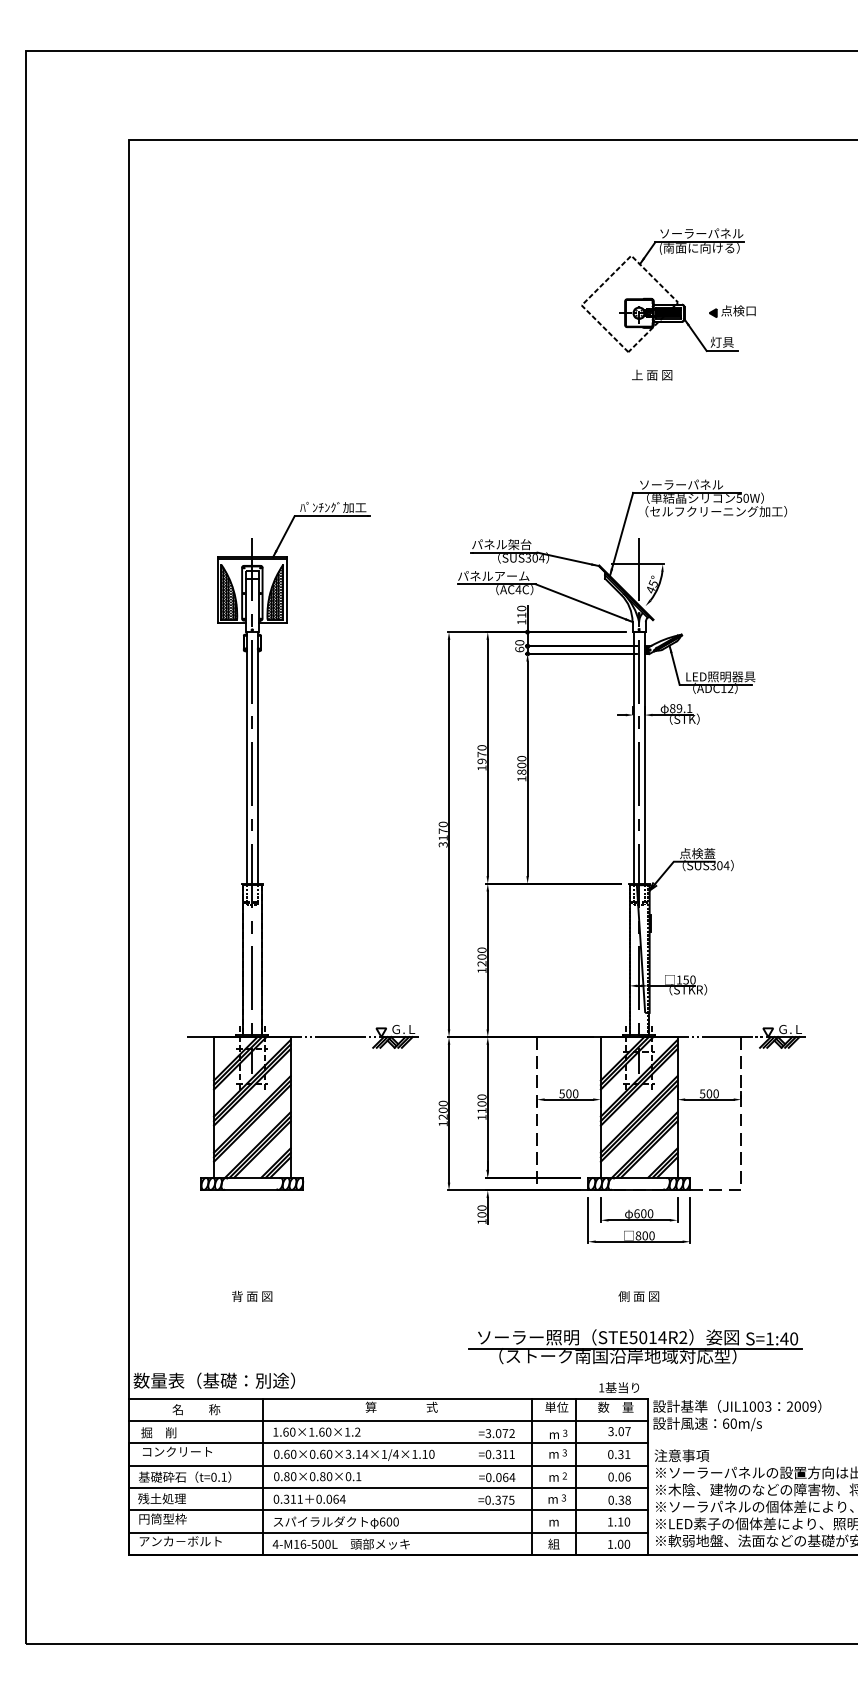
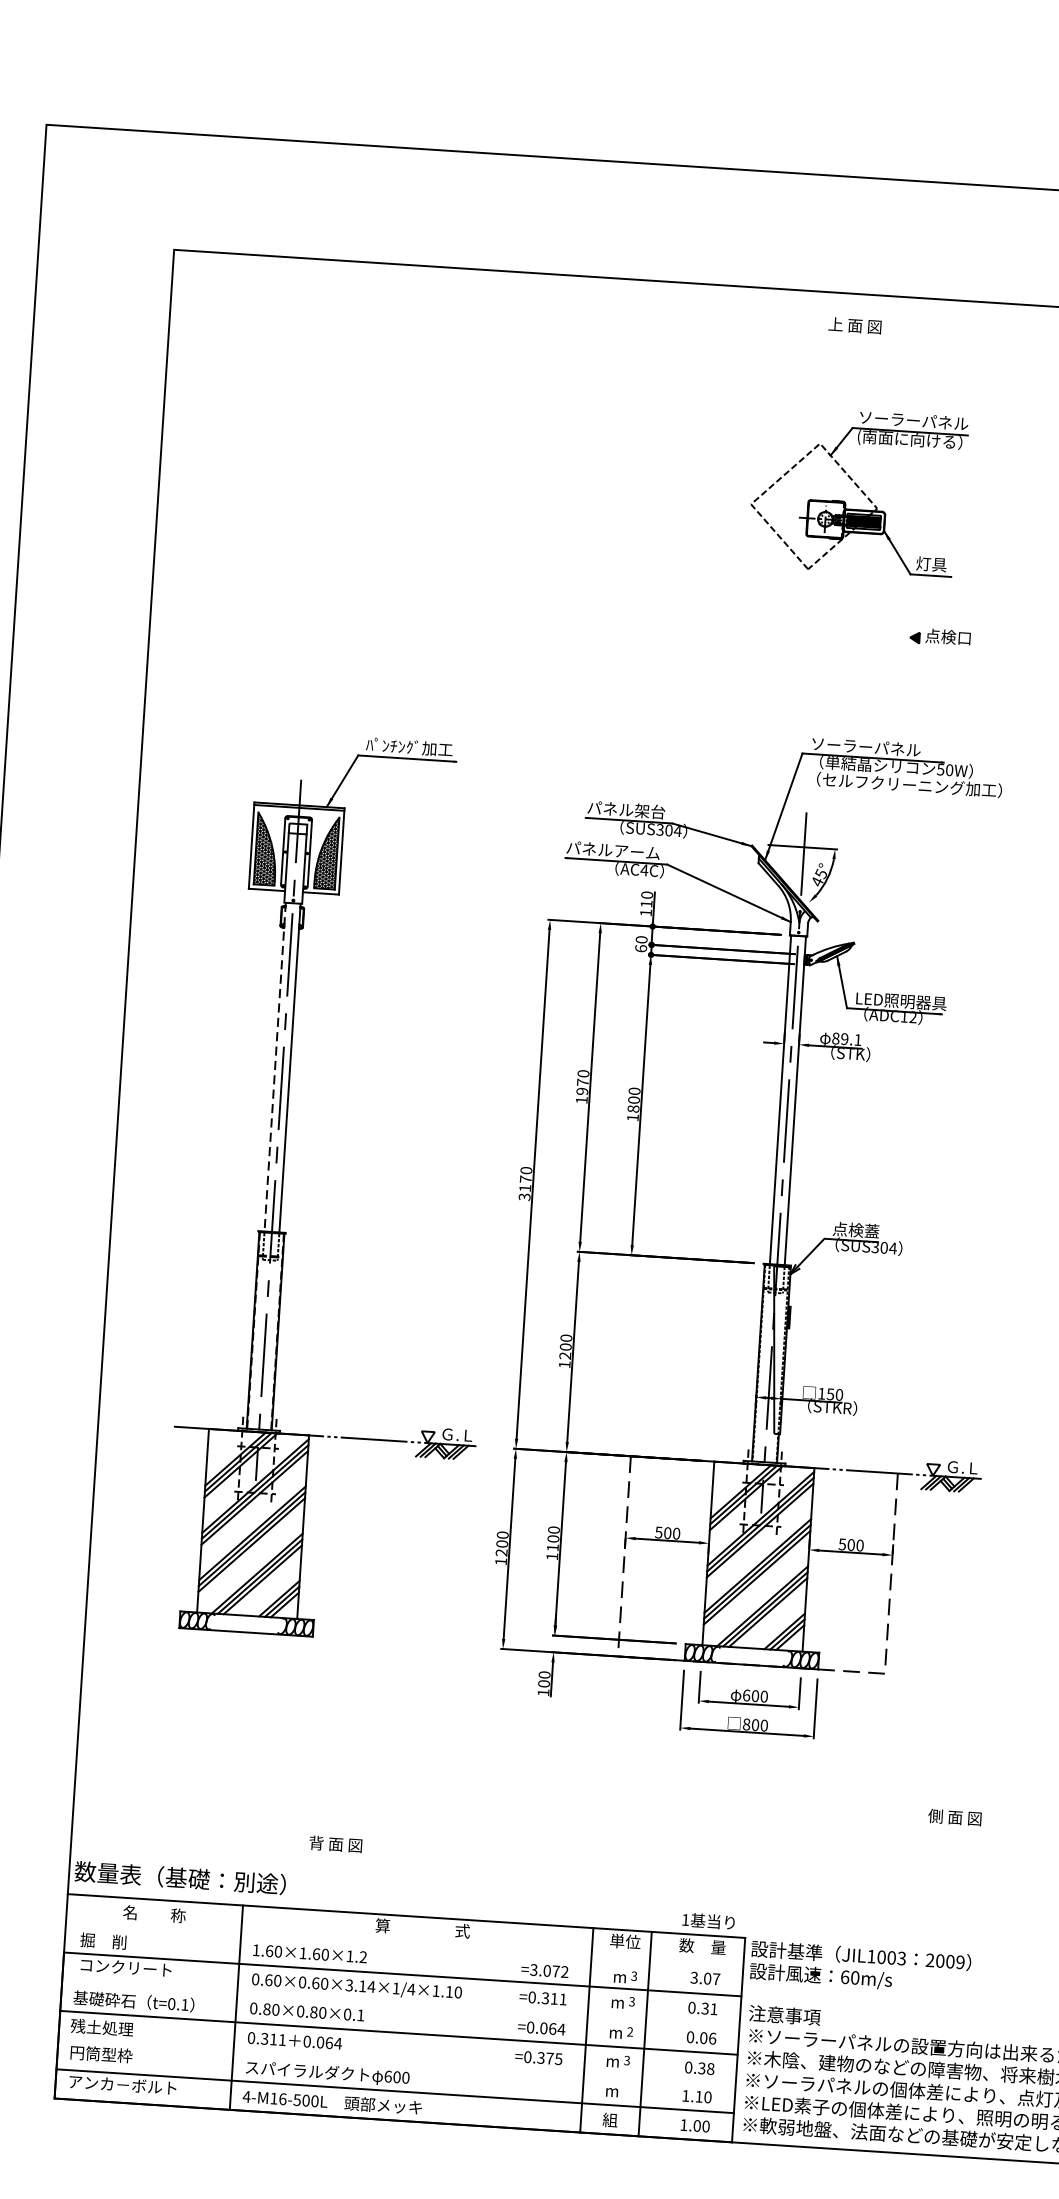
part: (732, 311) -> (940, 637), moved
text: (652, 374) -> (855, 324), moved
line: (246, 757) -> (275, 1066), solid -> dashed
text: (252, 1295) -> (336, 1843), moved
text: (638, 1296) -> (954, 1817), moved
part: (635, 1346) -> (733, 1868), removed
line: (388, 1421) -> (404, 1945), removed
line: (388, 1465) -> (400, 2003), removed
line: (388, 1510) -> (396, 2062), removed

